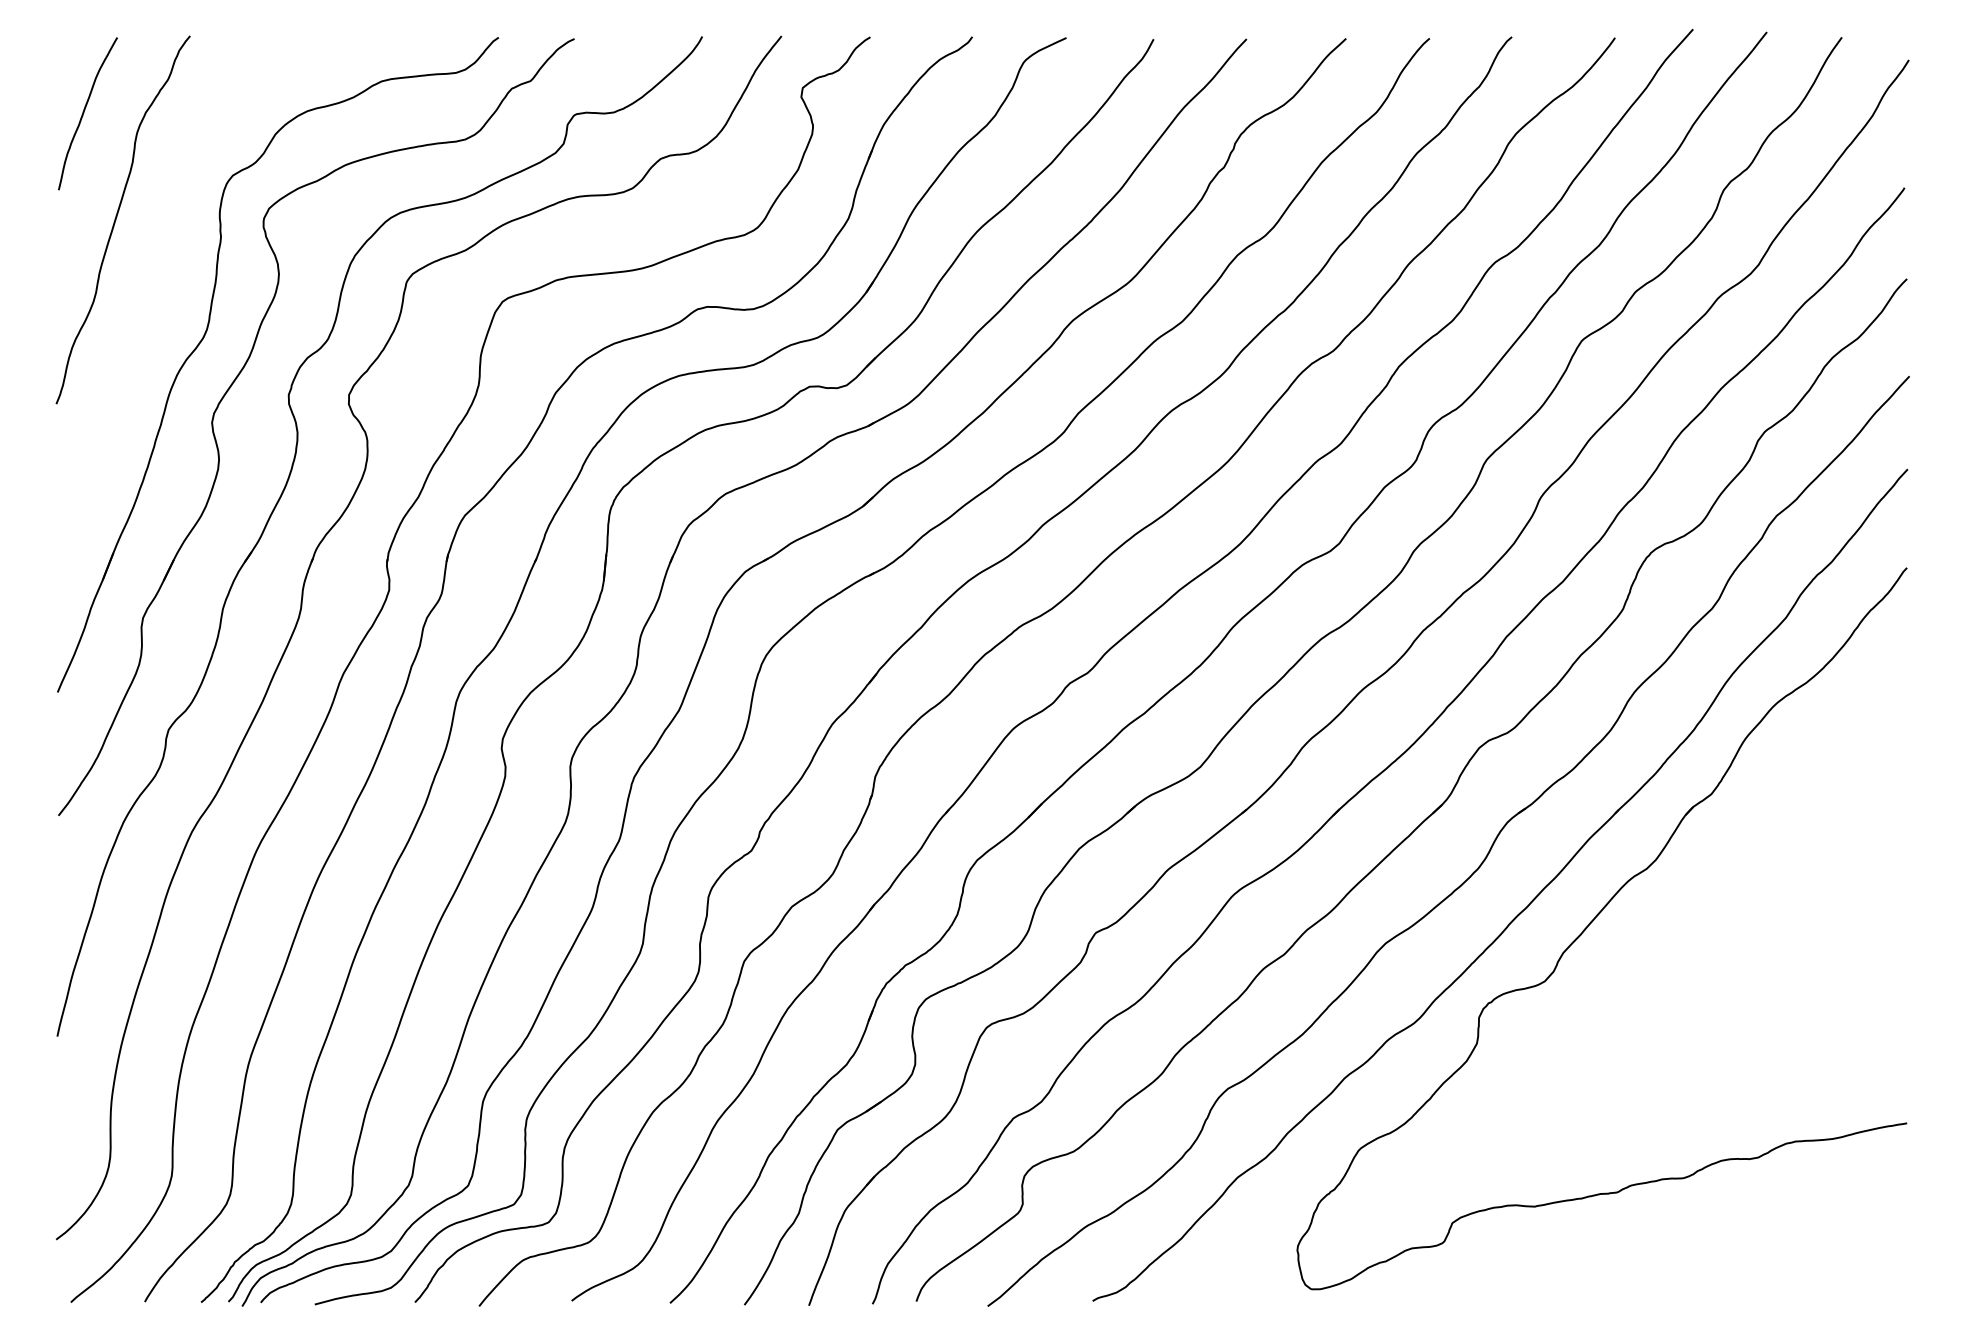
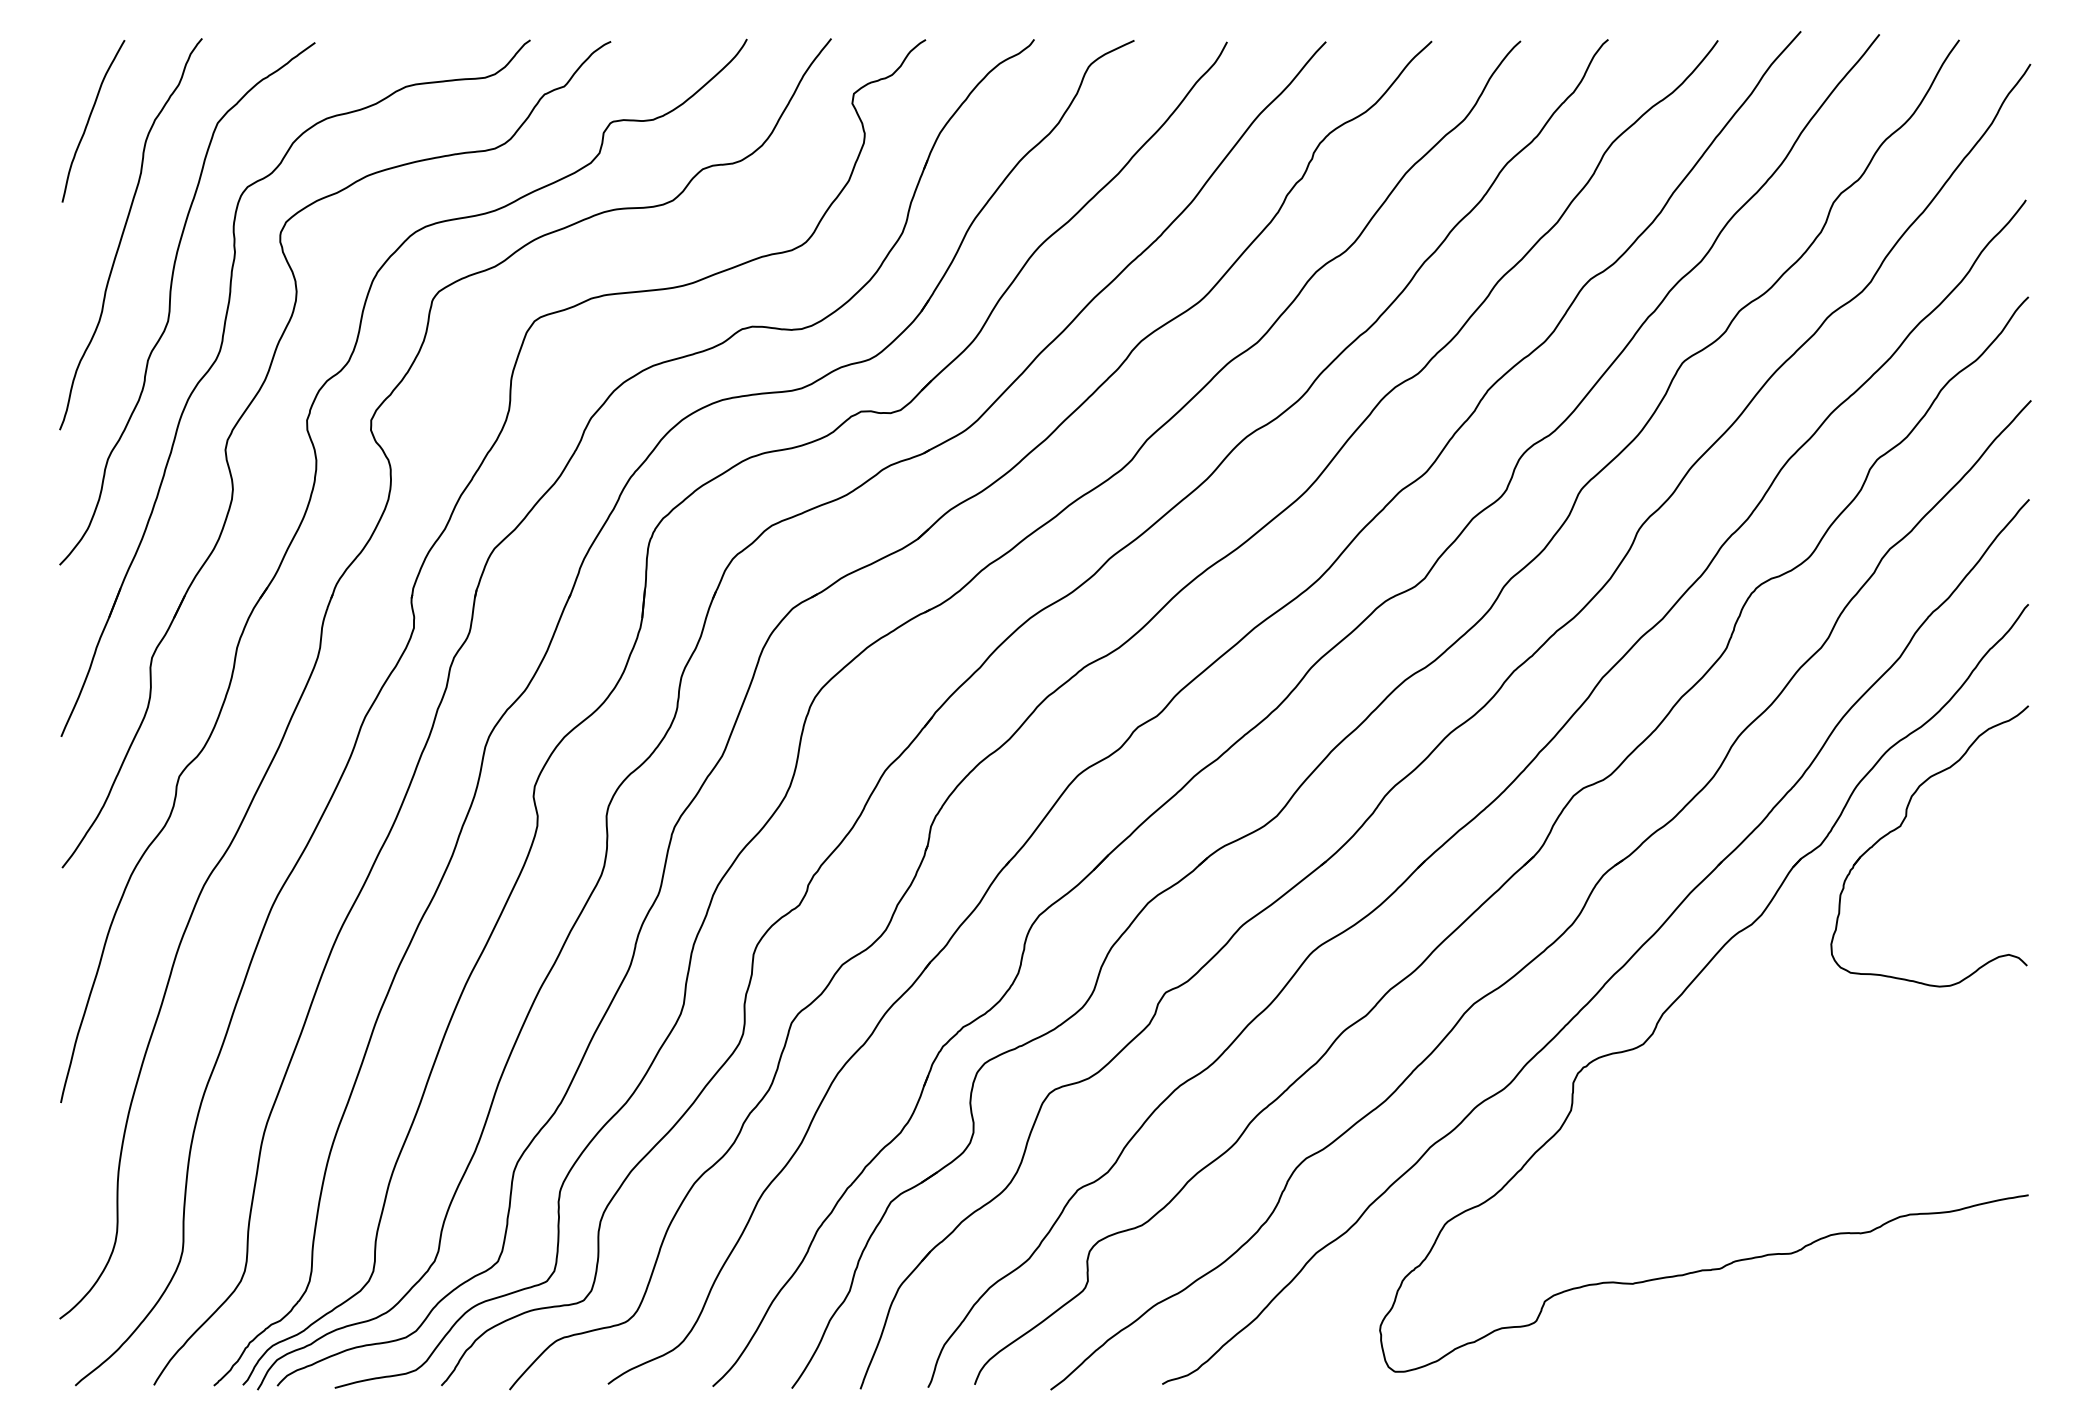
curve: (160, 285) -> (170, 303), added
part: (1787, 776) -> (1901, 826), added

